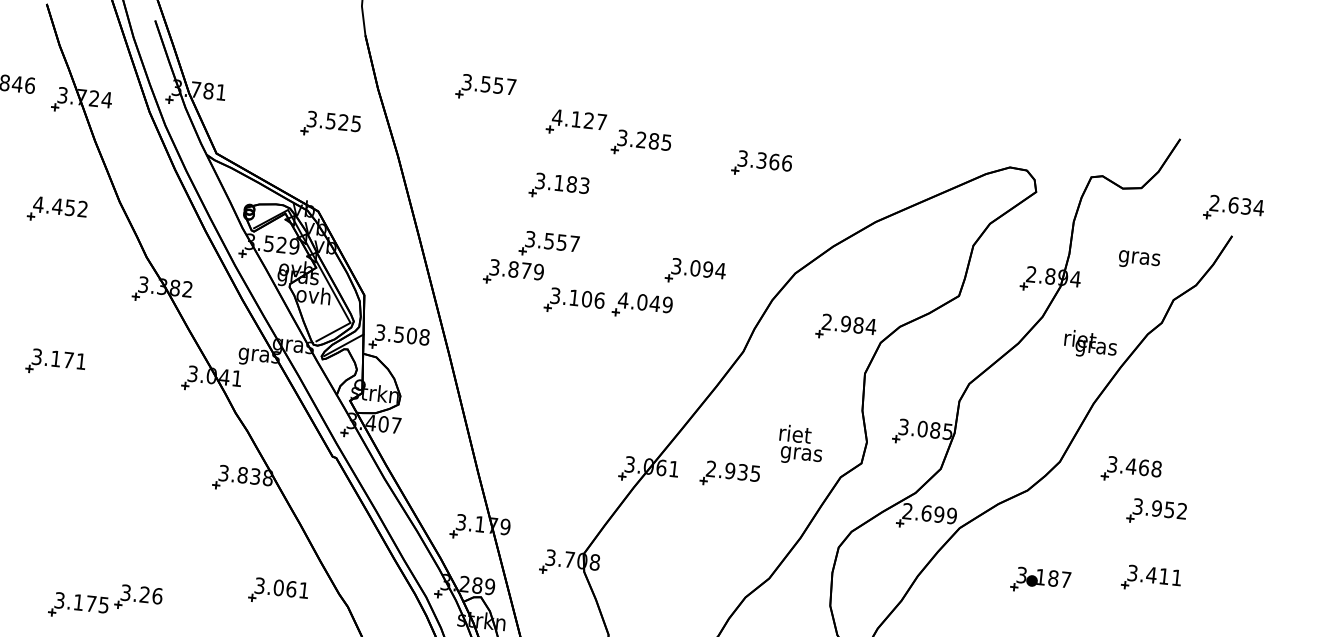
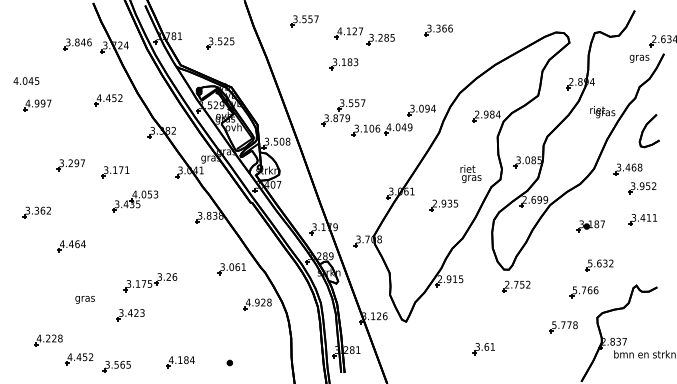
part: (331, 125) -> (220, 43), moved
part: (761, 164) -> (438, 30), moved
text: (1139, 259) -> (639, 58), moved
part: (601, 291) -> (378, 124), moved
part: (1182, 395) -> (648, 131), added
part: (91, 429) -> (135, 201), added
part: (728, 474) -> (443, 205), moved

